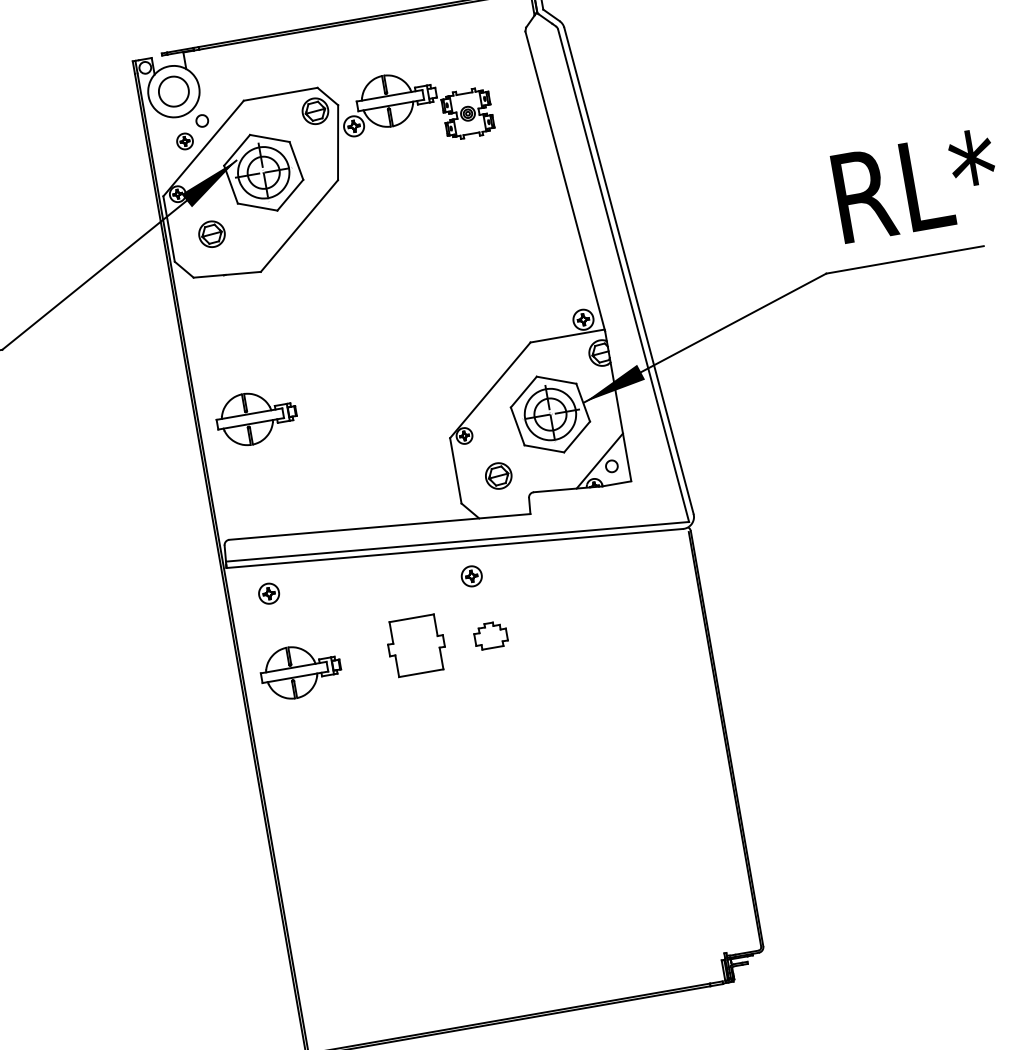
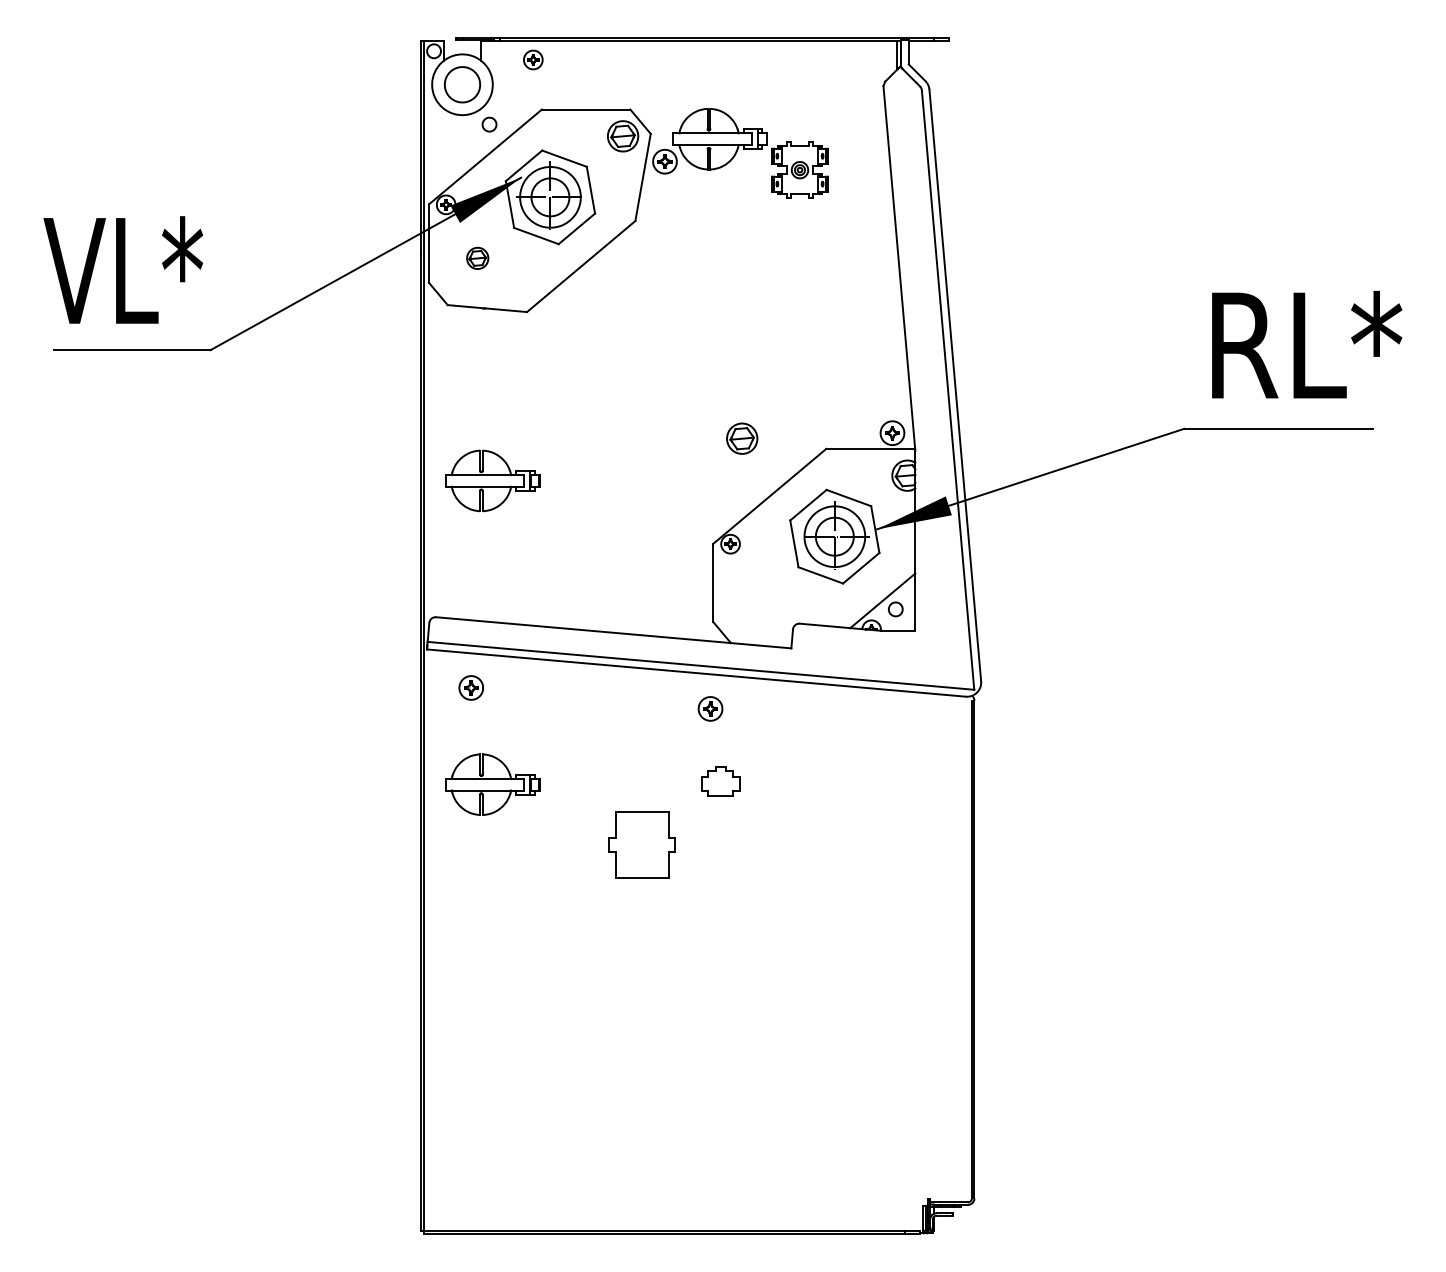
part: (185, 141) -> (533, 59), moved
part: (211, 234) -> (477, 258), size x0.7
part: (498, 475) -> (742, 438), moved
part: (415, 645) -> (641, 844), moved

